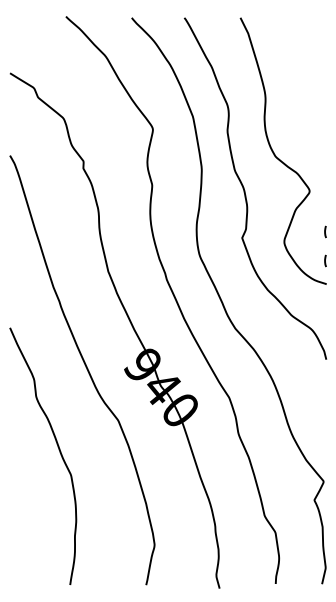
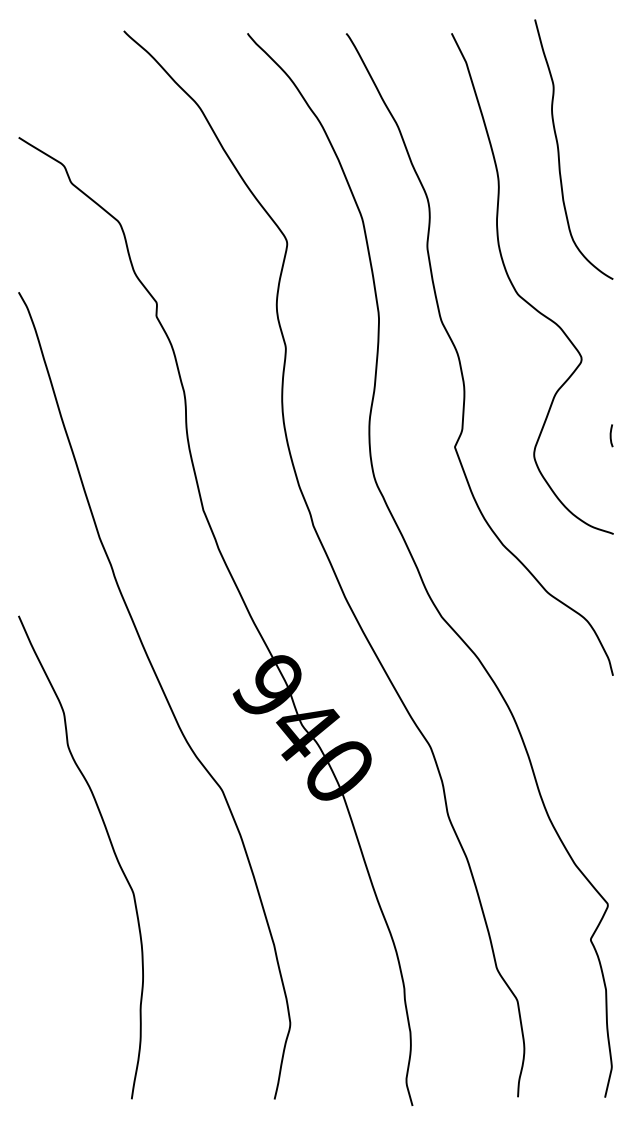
curve: (298, 80) -> (560, 151), added
line: (325, 260) -> (611, 489), removed

